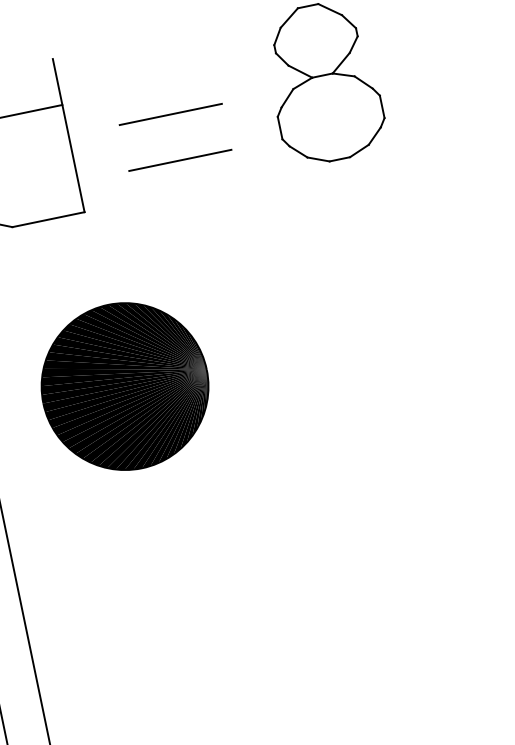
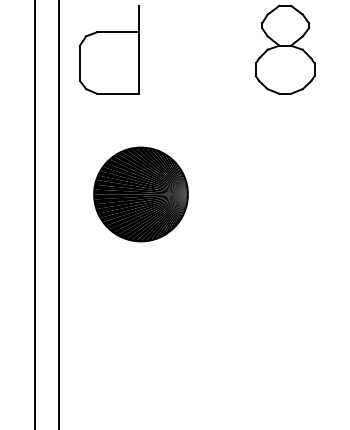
line: (169, 114) -> (196, 49), removed
line: (179, 161) -> (196, 76), removed

